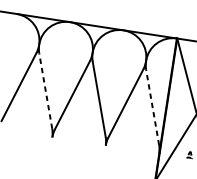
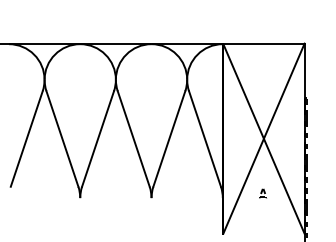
line: (45, 90) -> (62, 138), dashed -> solid
line: (152, 107) -> (204, 138), dashed -> solid

